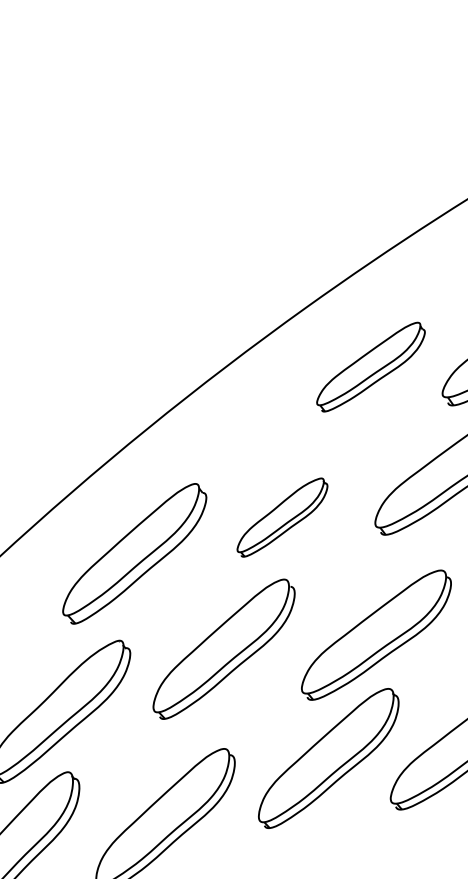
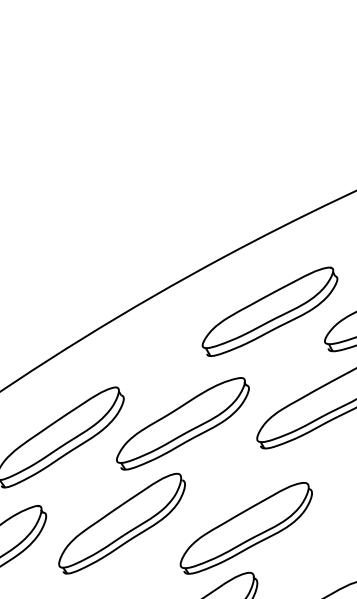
part: (370, 366) -> (269, 311), size x1.43
part: (282, 517) -> (183, 423), size x1.67

